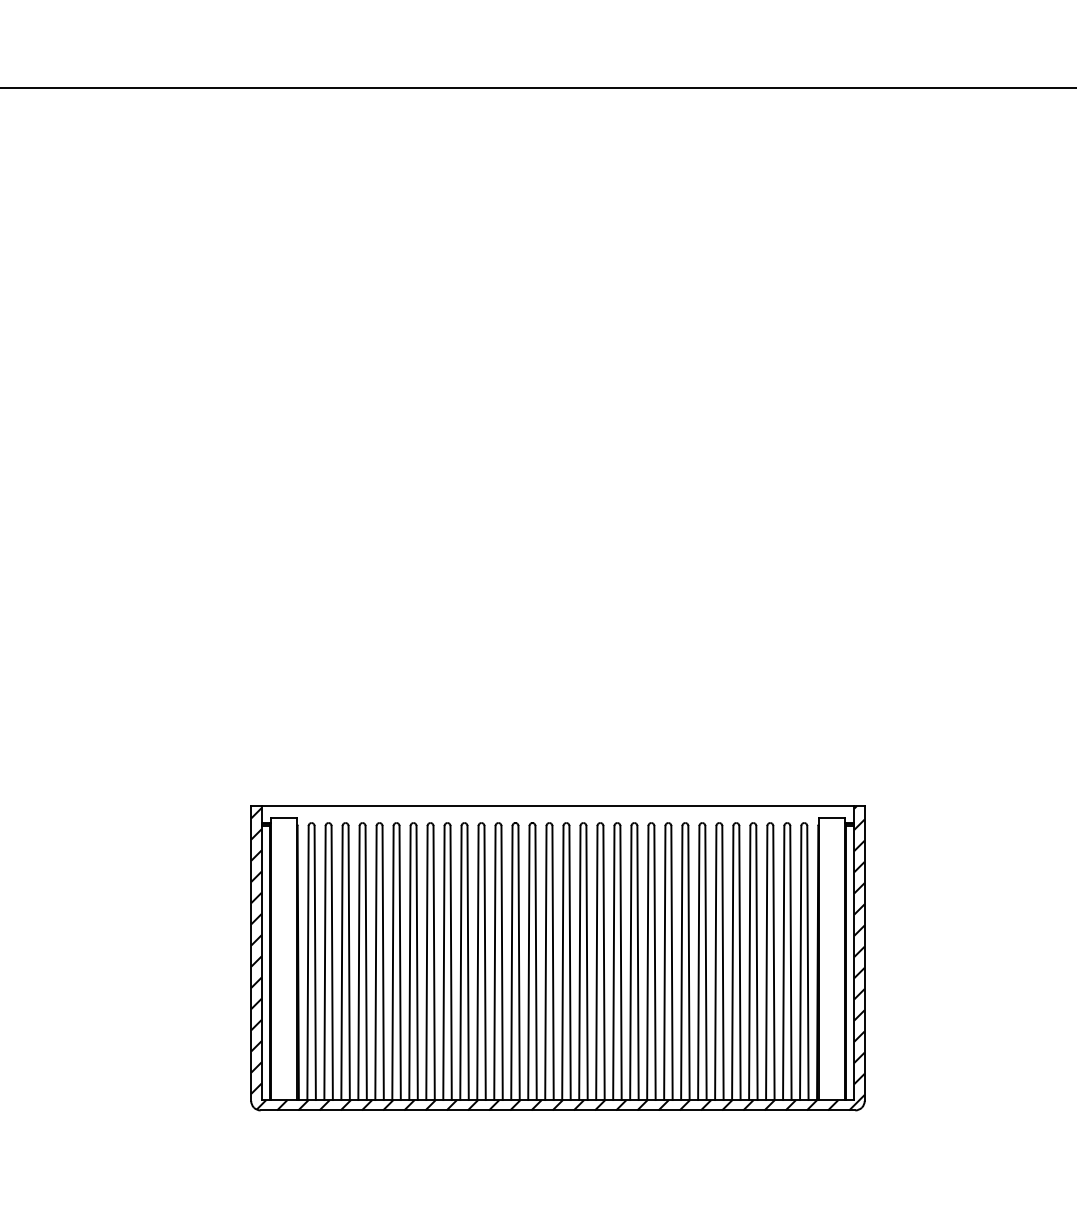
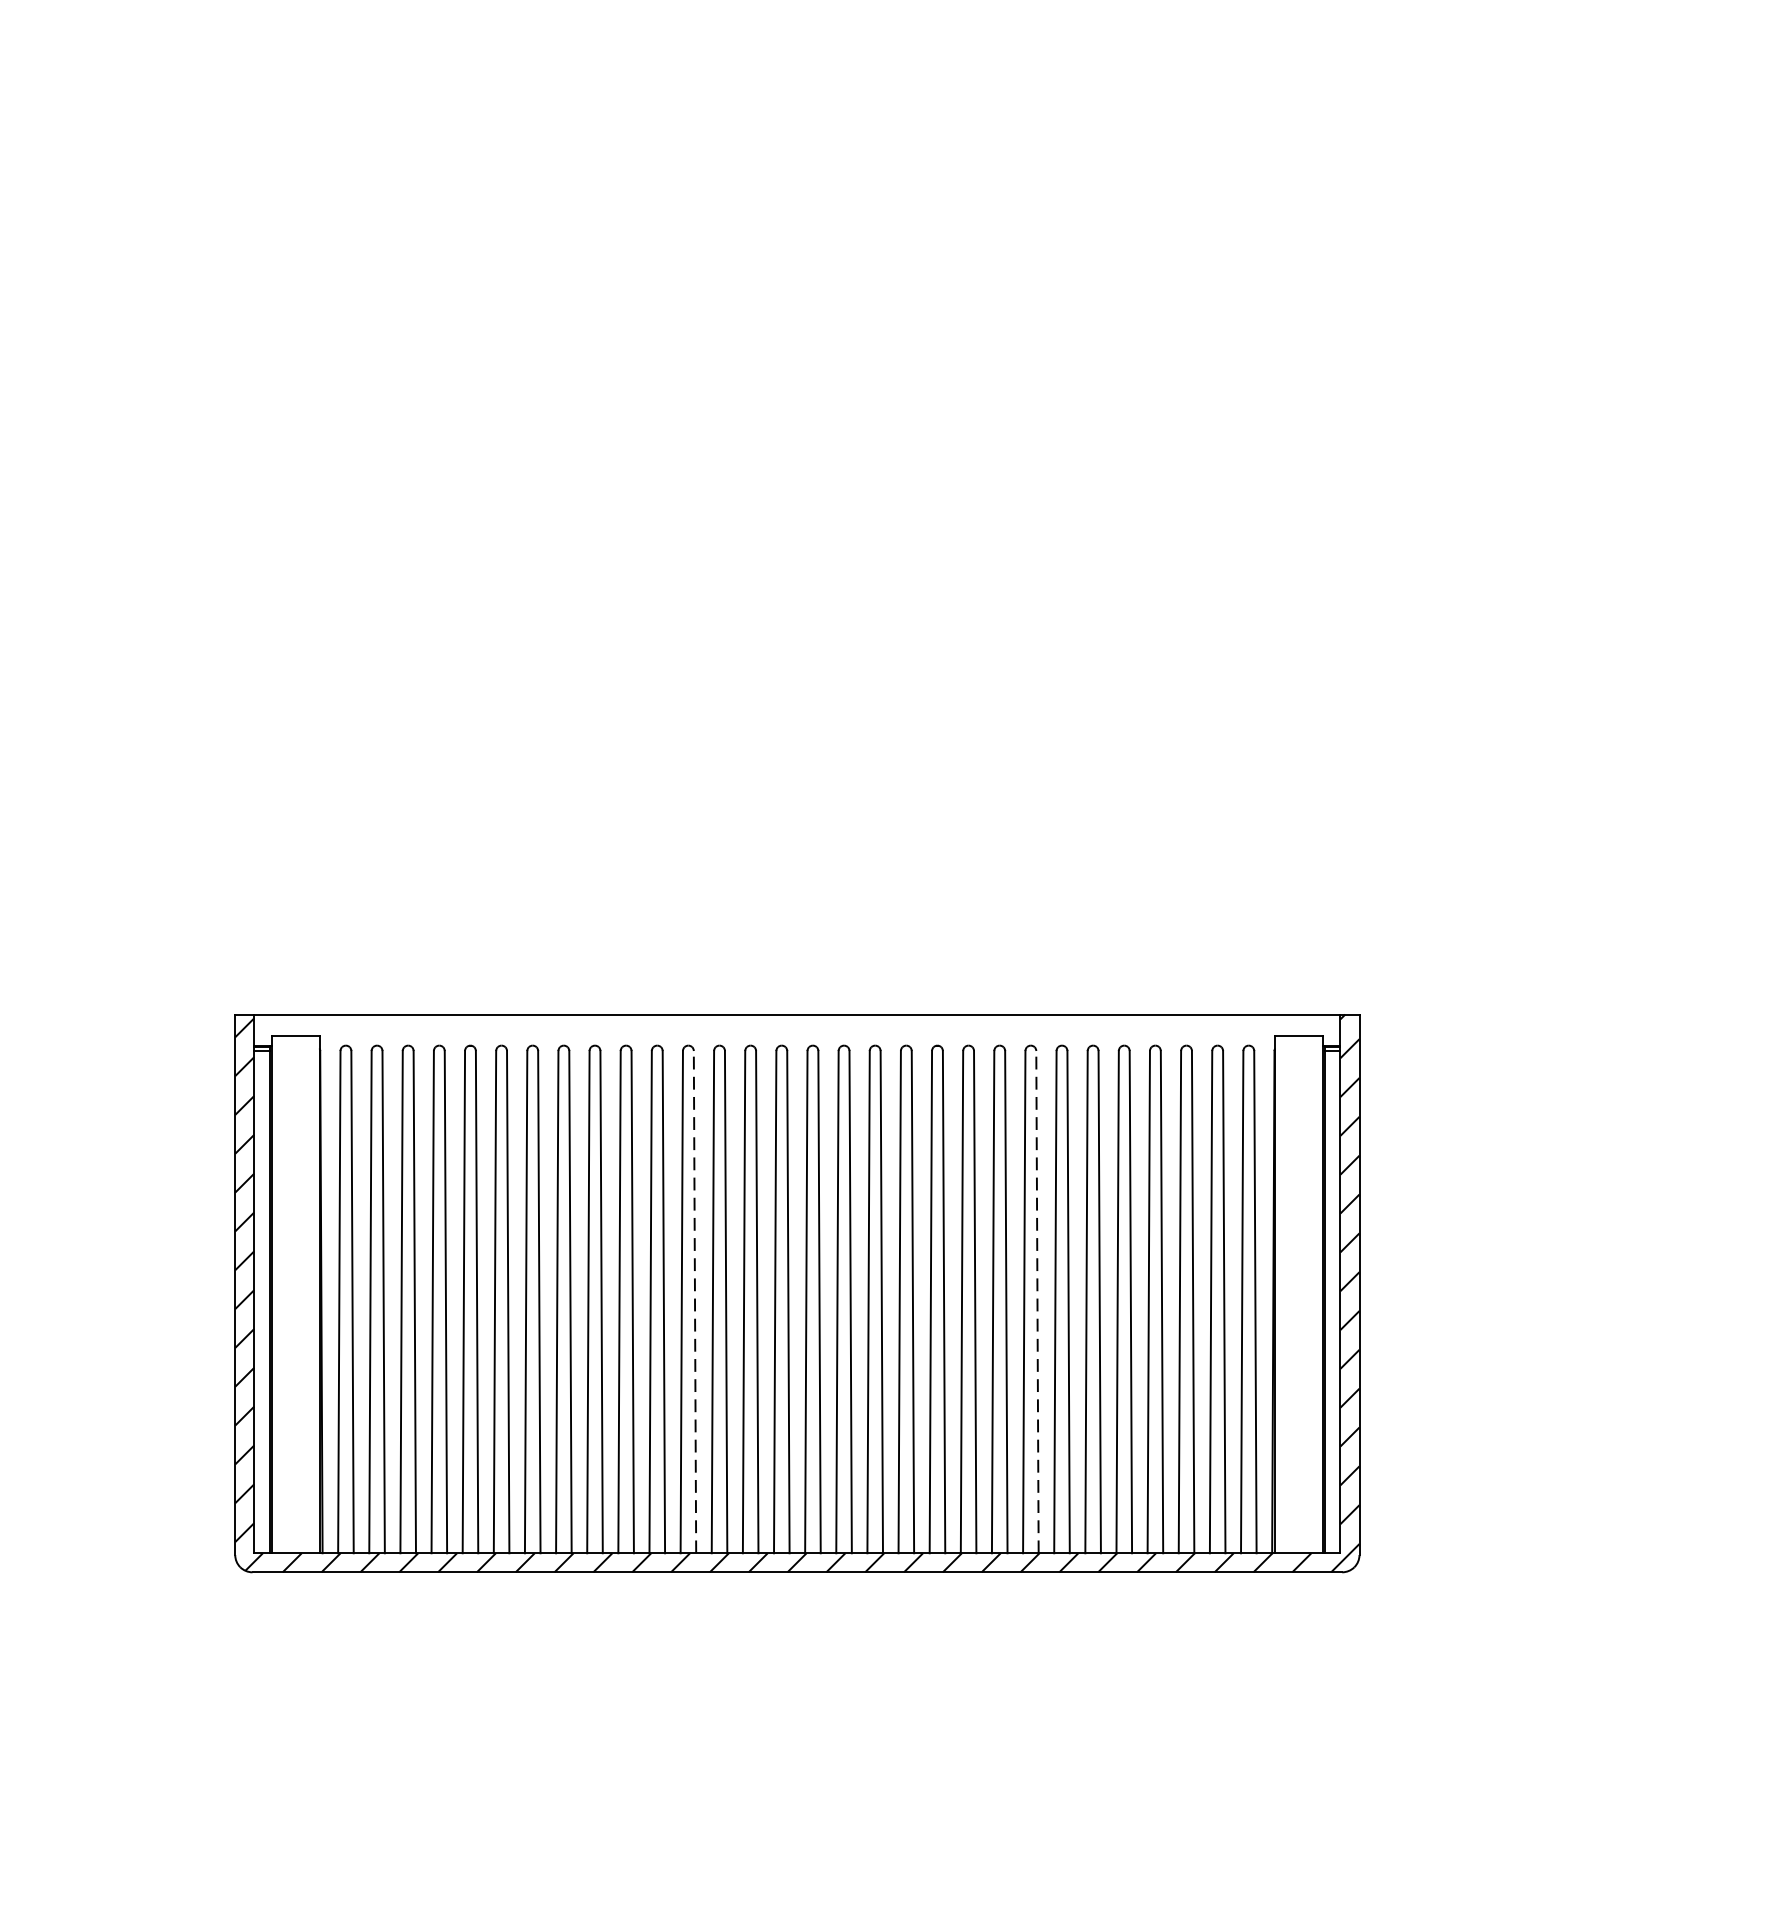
line: (502, 962) -> (695, 1301), solid -> dashed
line: (688, 962) -> (1036, 1301), solid -> dashed

